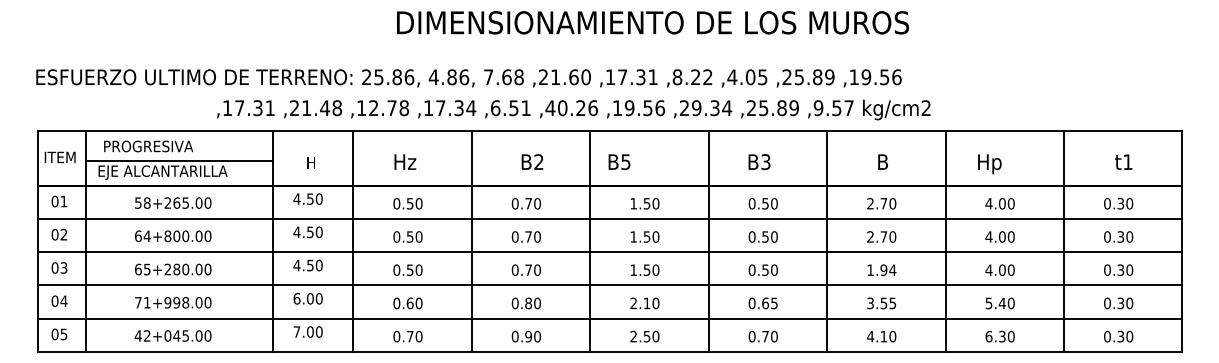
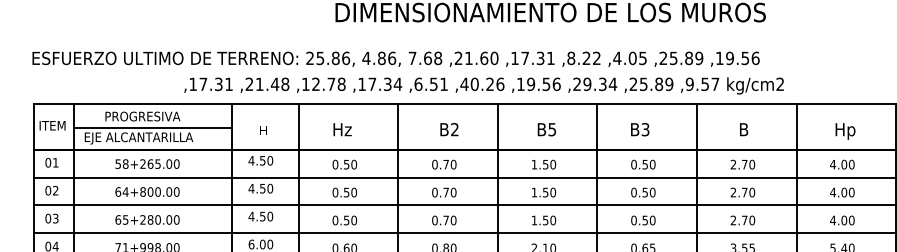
text: (148, 146) -> (142, 116), moved
text: (619, 162) -> (546, 129), moved
text: (989, 164) -> (845, 131), moved
text: (881, 269) -> (742, 219), 1.94 -> 2.70

